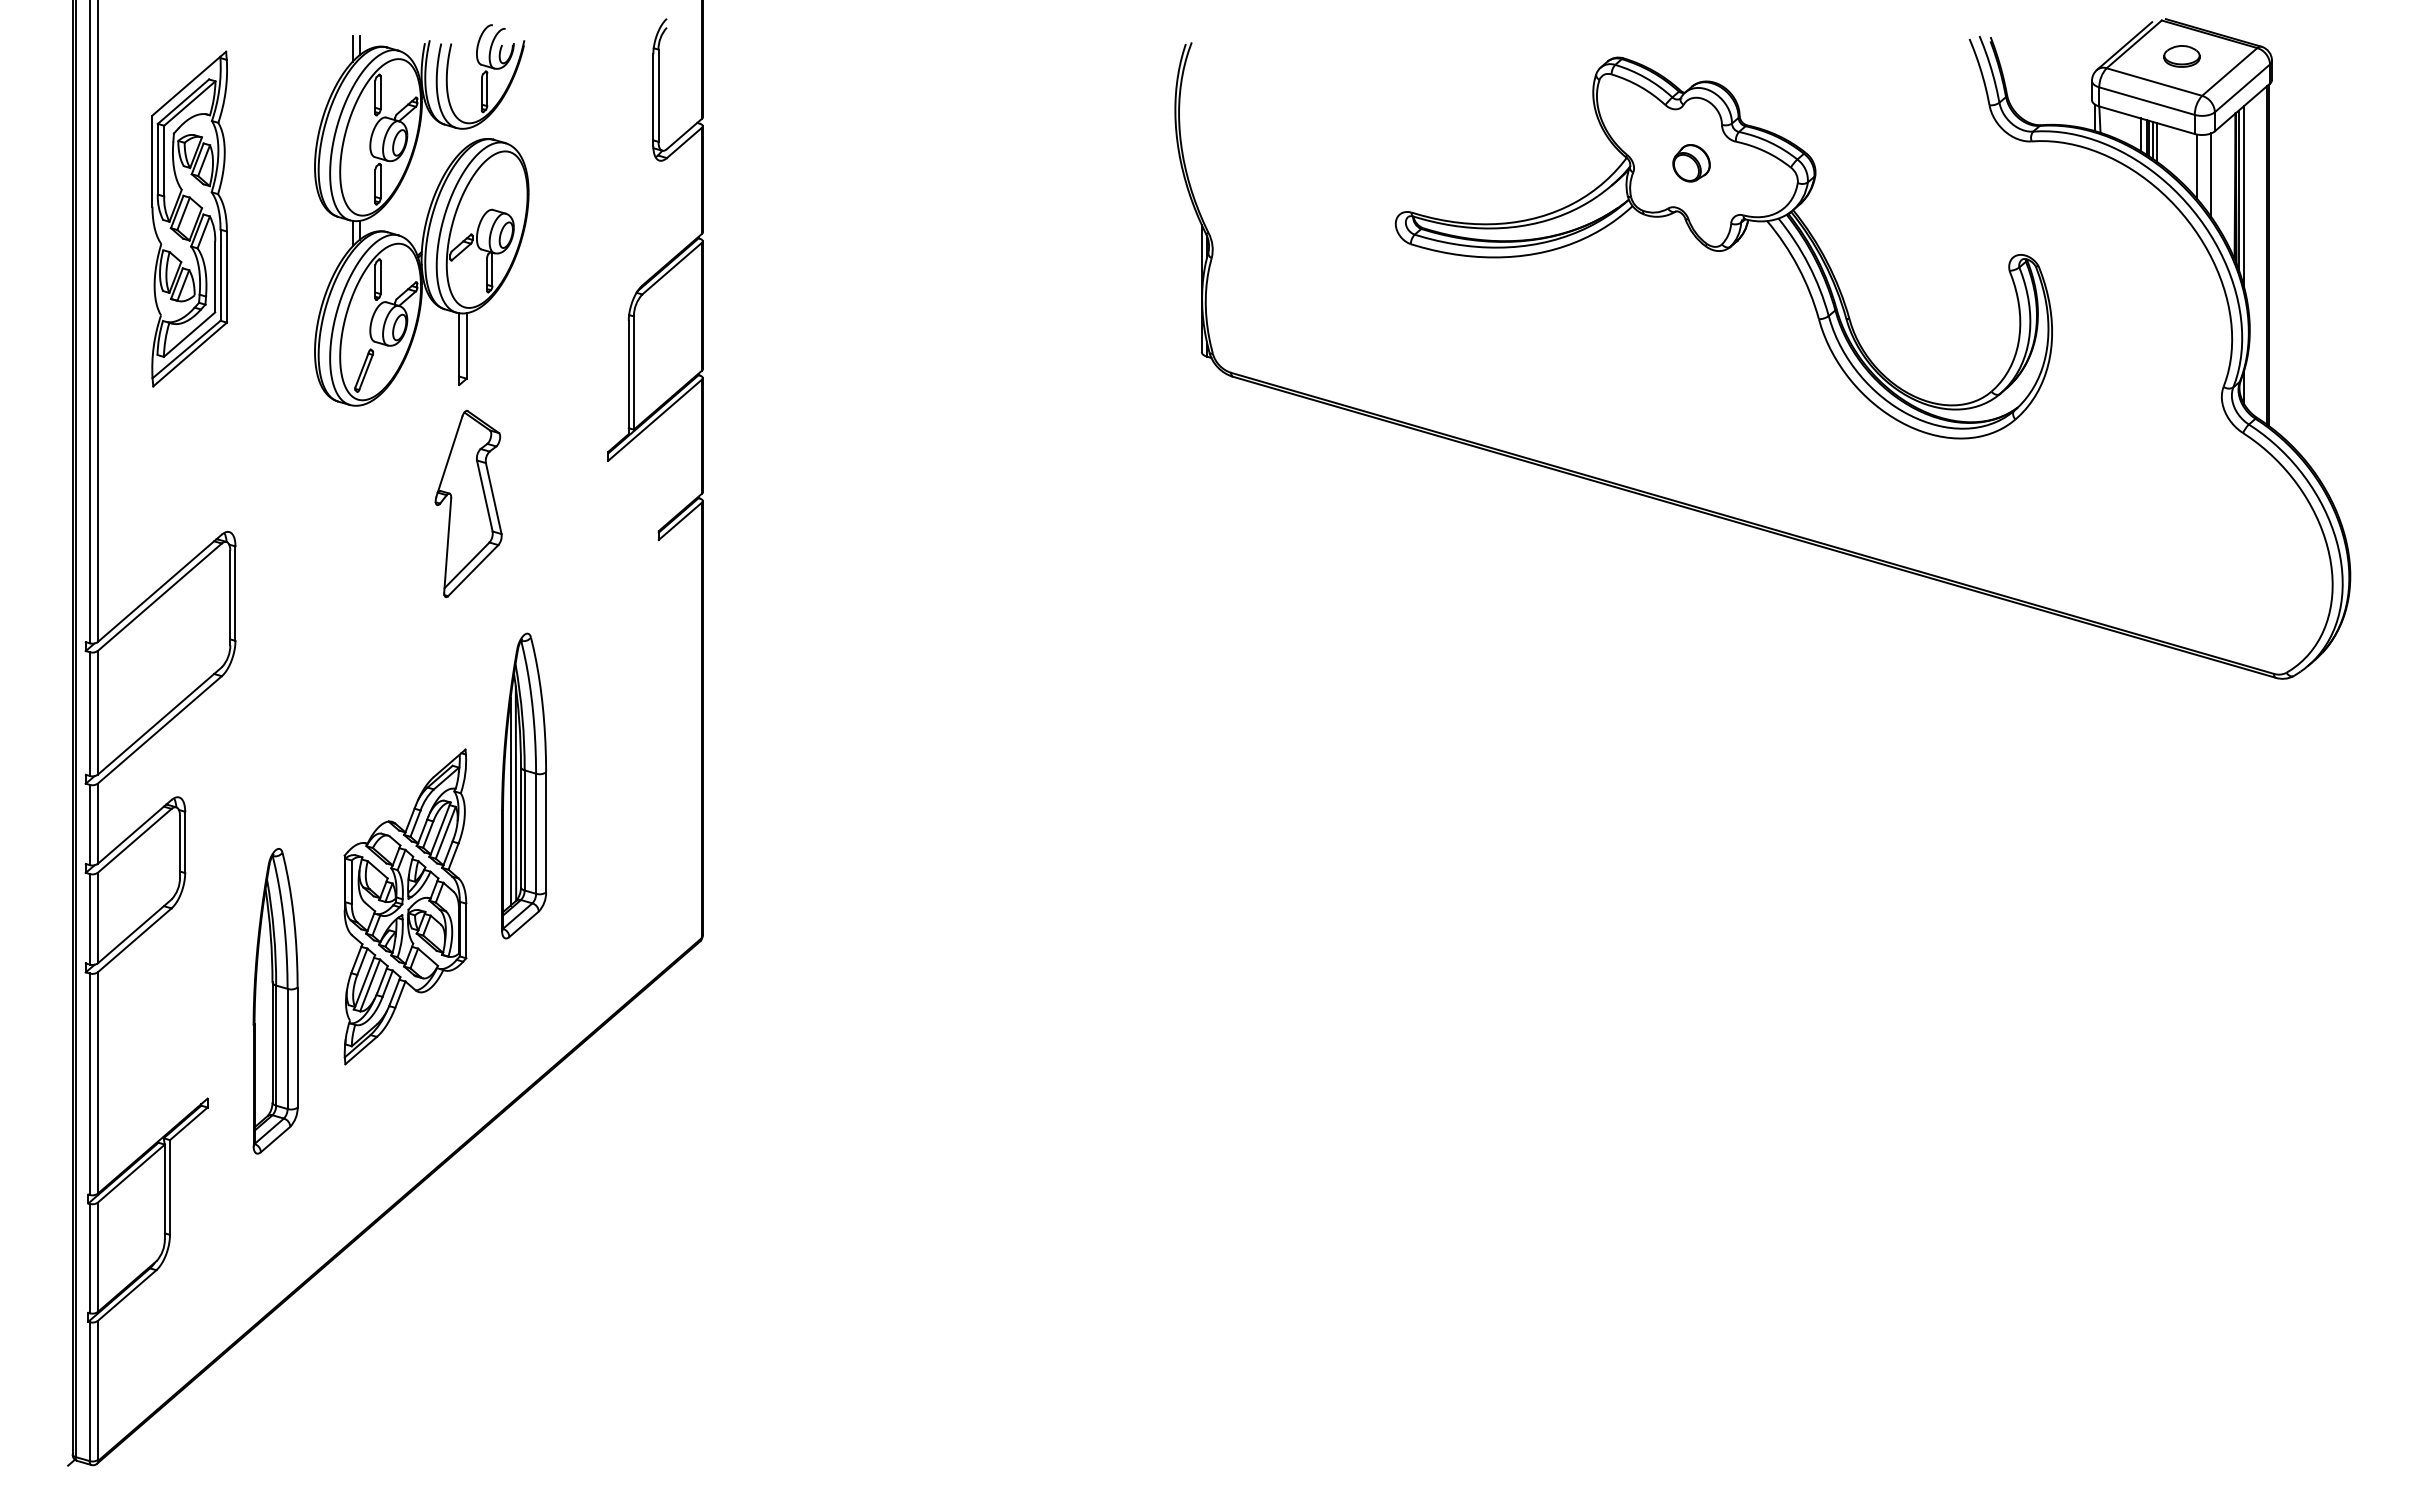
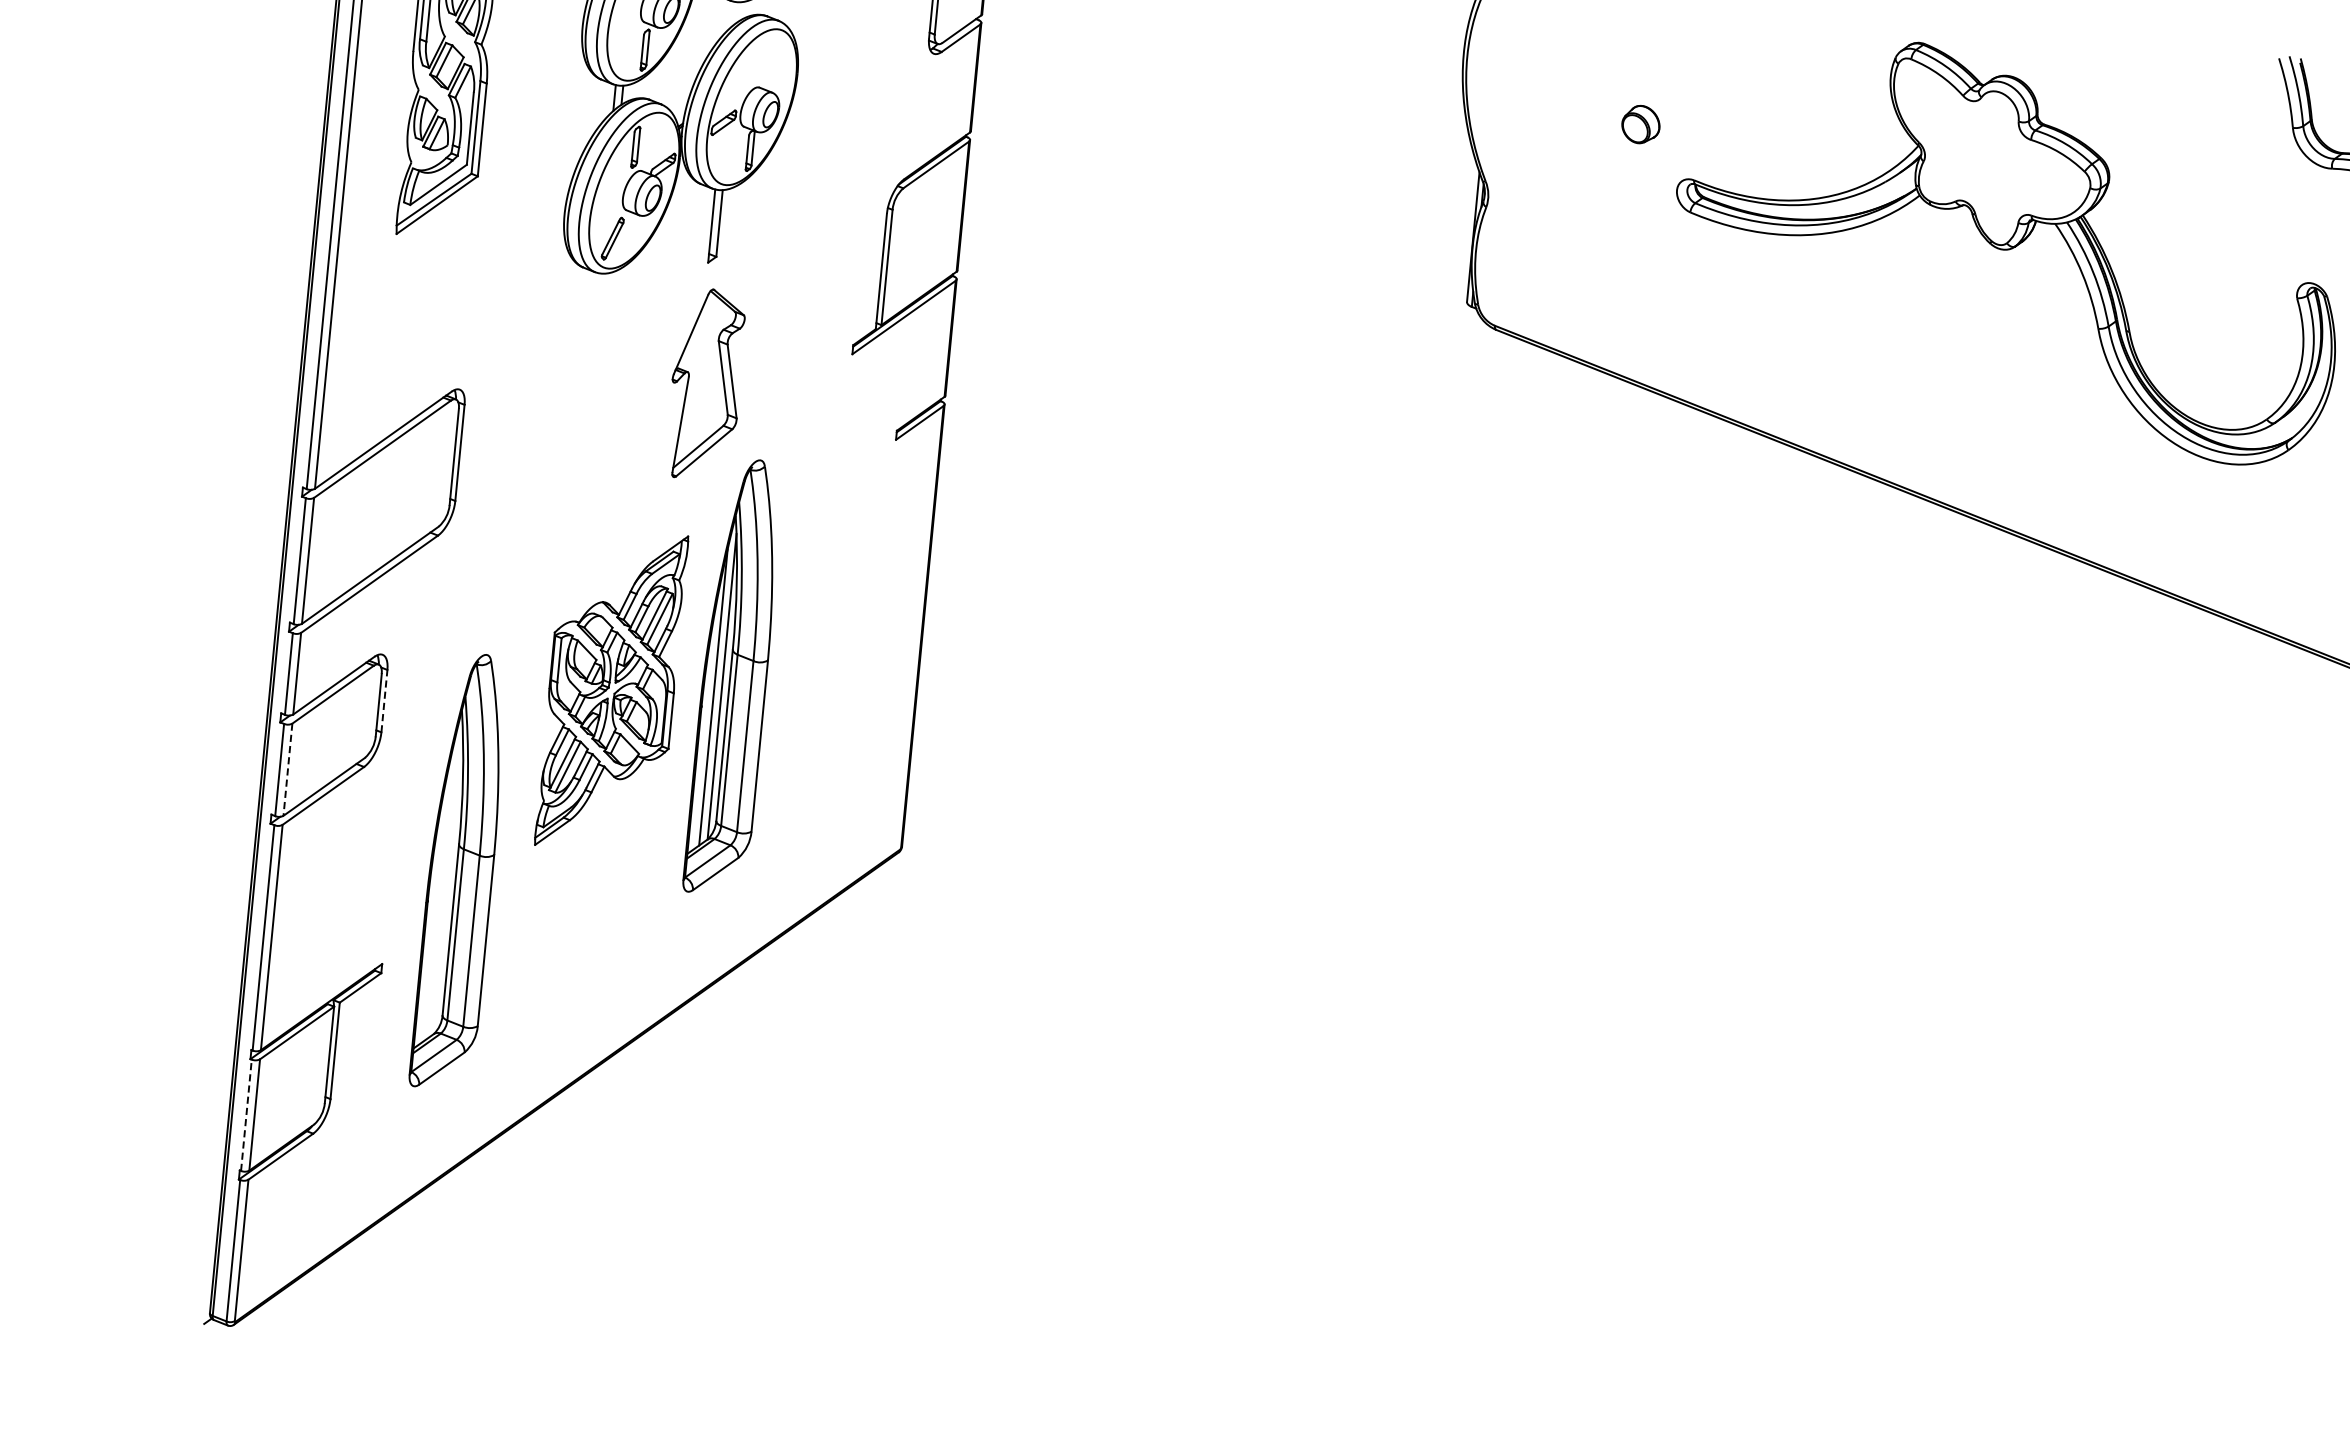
part: (1691, 163) -> (1640, 124), moved
part: (524, 785) -> (735, 676), size x1.4
line: (185, 842) -> (384, 701), solid -> dashed
part: (405, 906) -> (611, 690), moved
line: (97, 918) -> (287, 770), solid -> dashed
part: (275, 1001) -> (460, 871), size x1.4
line: (89, 1258) -> (246, 1115), solid -> dashed

